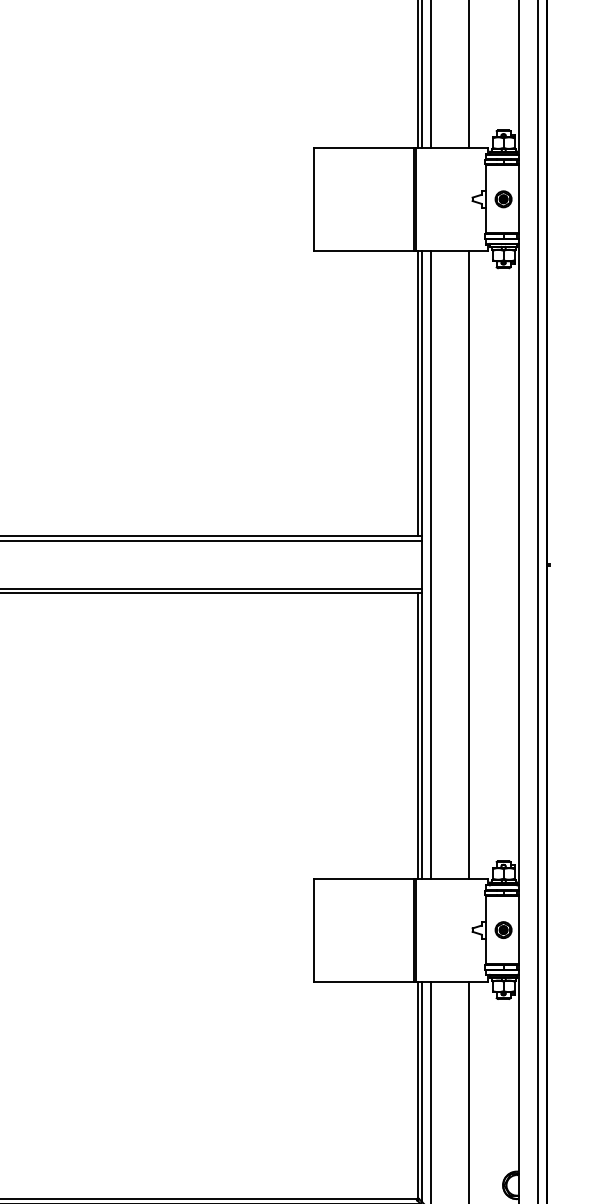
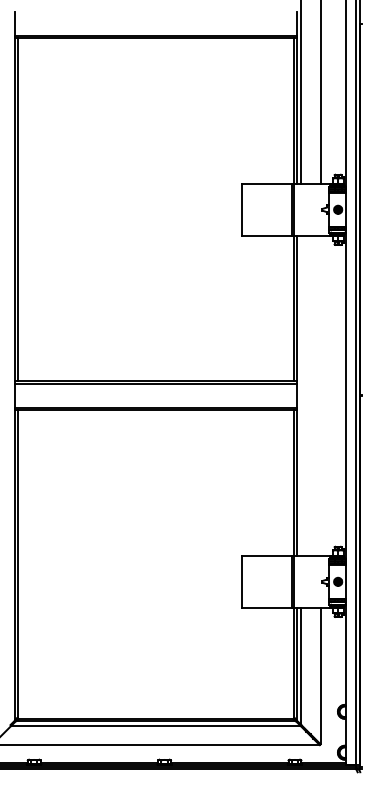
line: (431, 564) -> (301, 395), removed
line: (468, 564) -> (320, 395), removed

